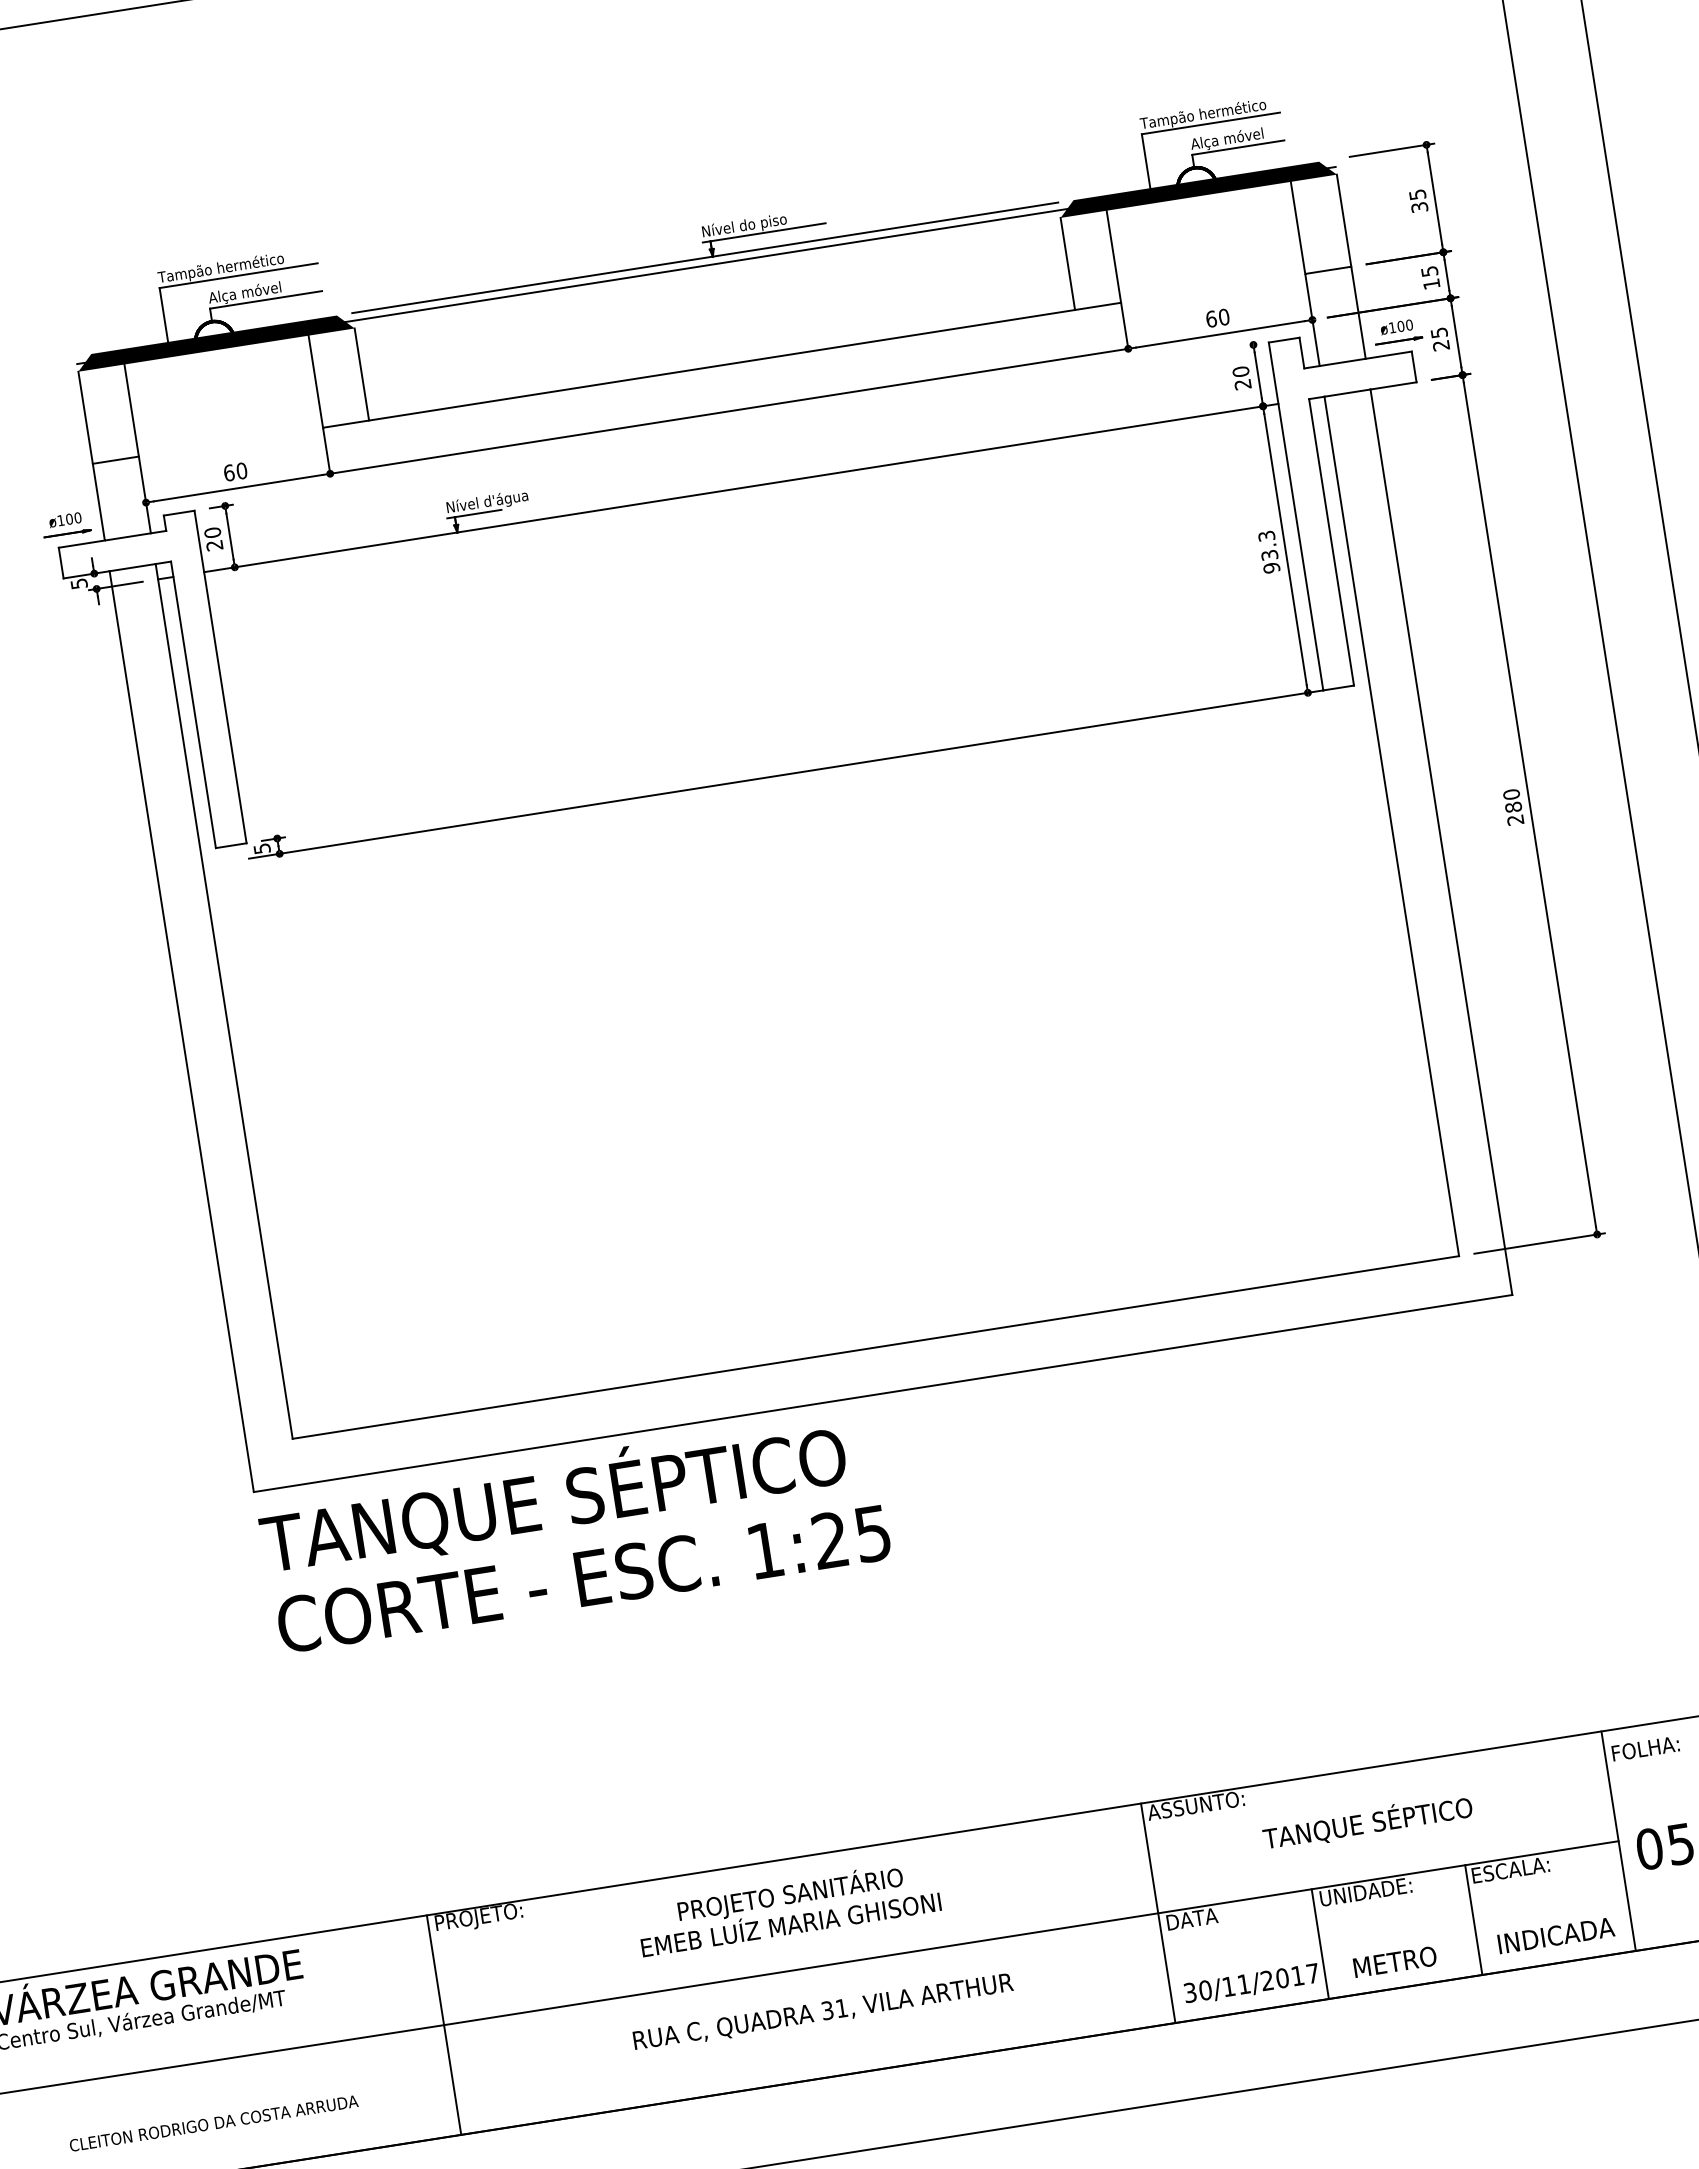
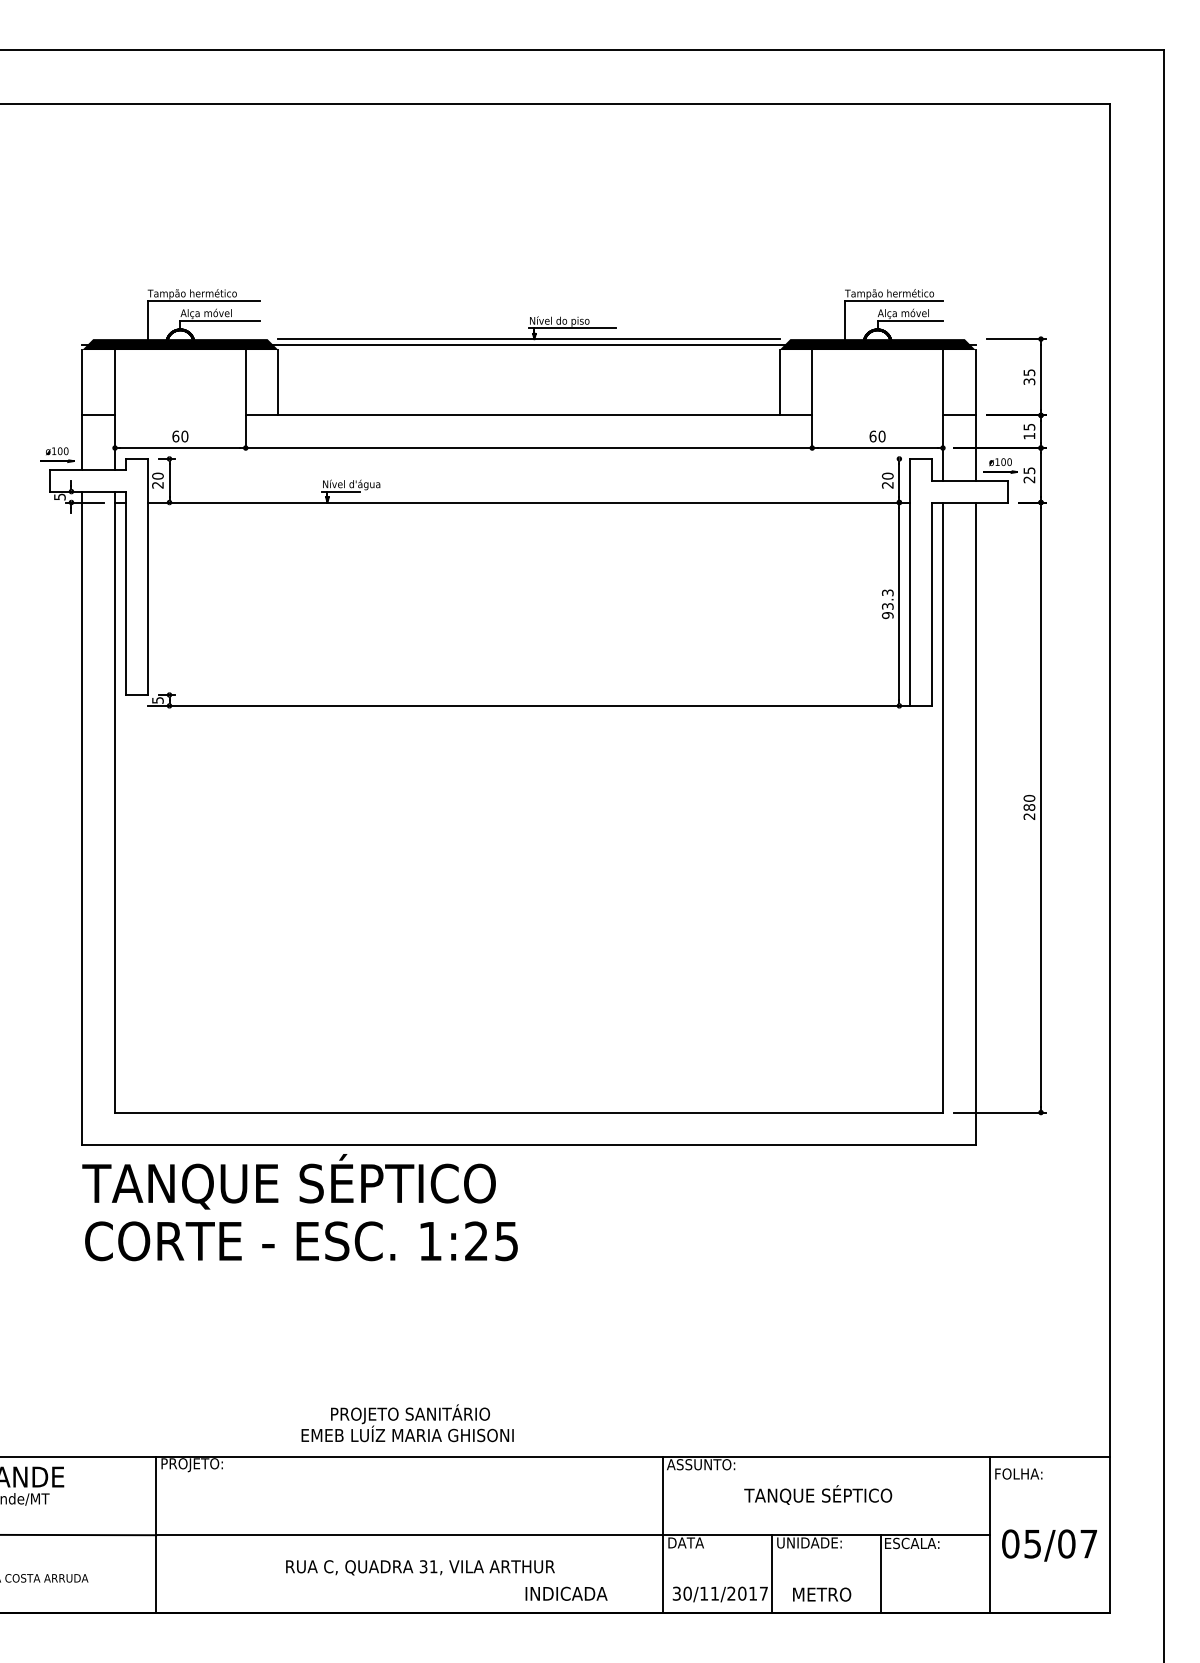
text: (788, 1908) -> (407, 1423), moved
text: (1556, 1935) -> (566, 1593), moved

